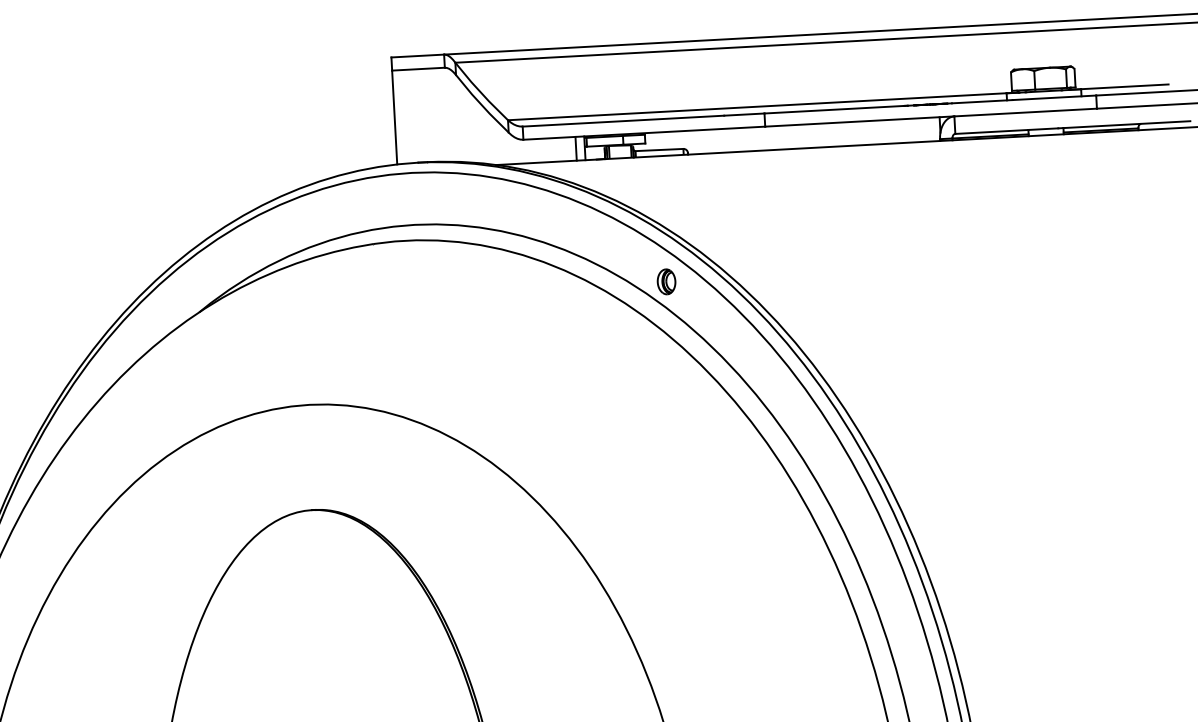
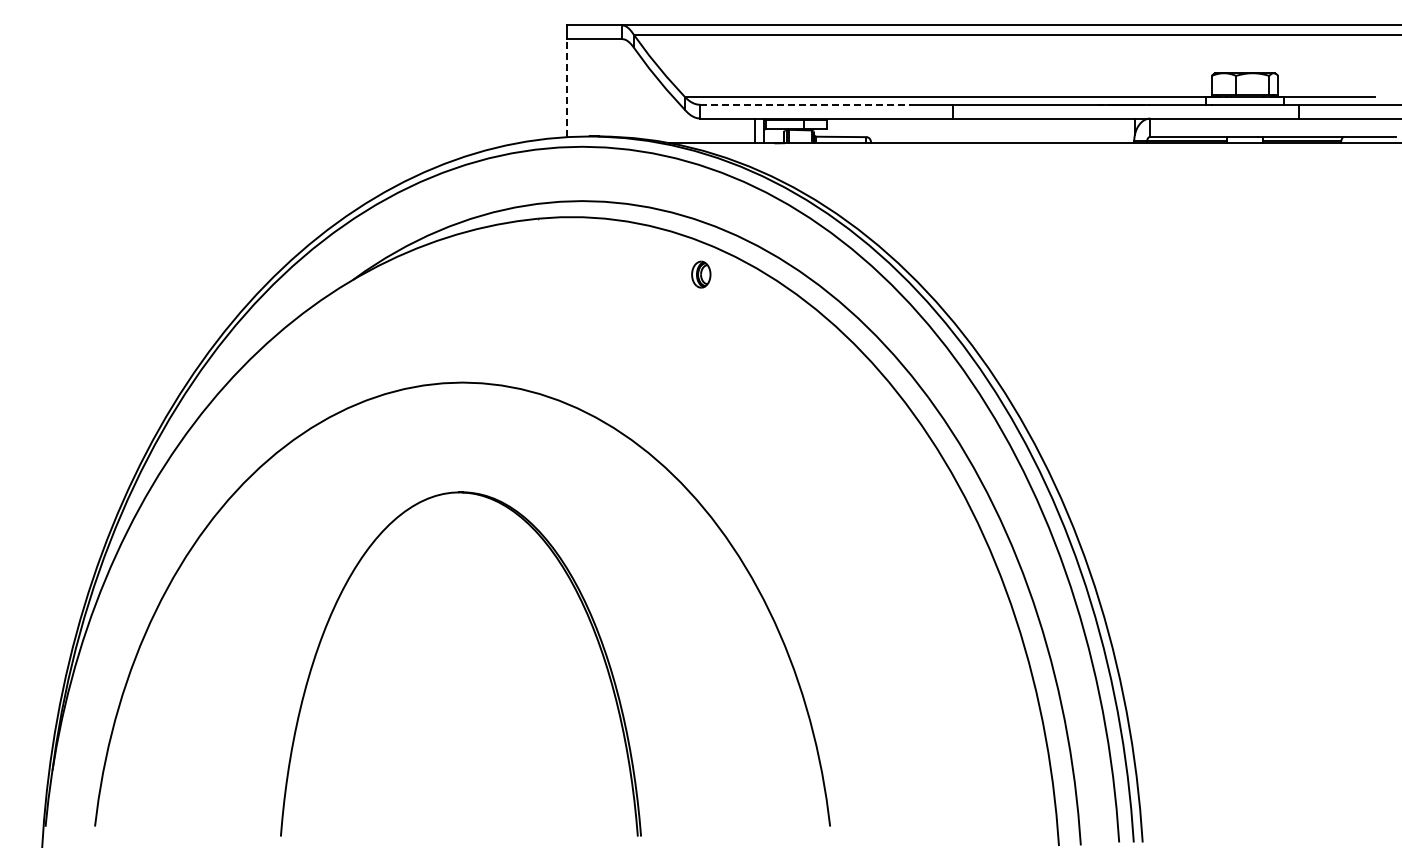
line: (394, 116) -> (567, 87), solid -> dashed
line: (623, 120) -> (805, 104), solid -> dashed
part: (666, 281) -> (701, 274), moved

